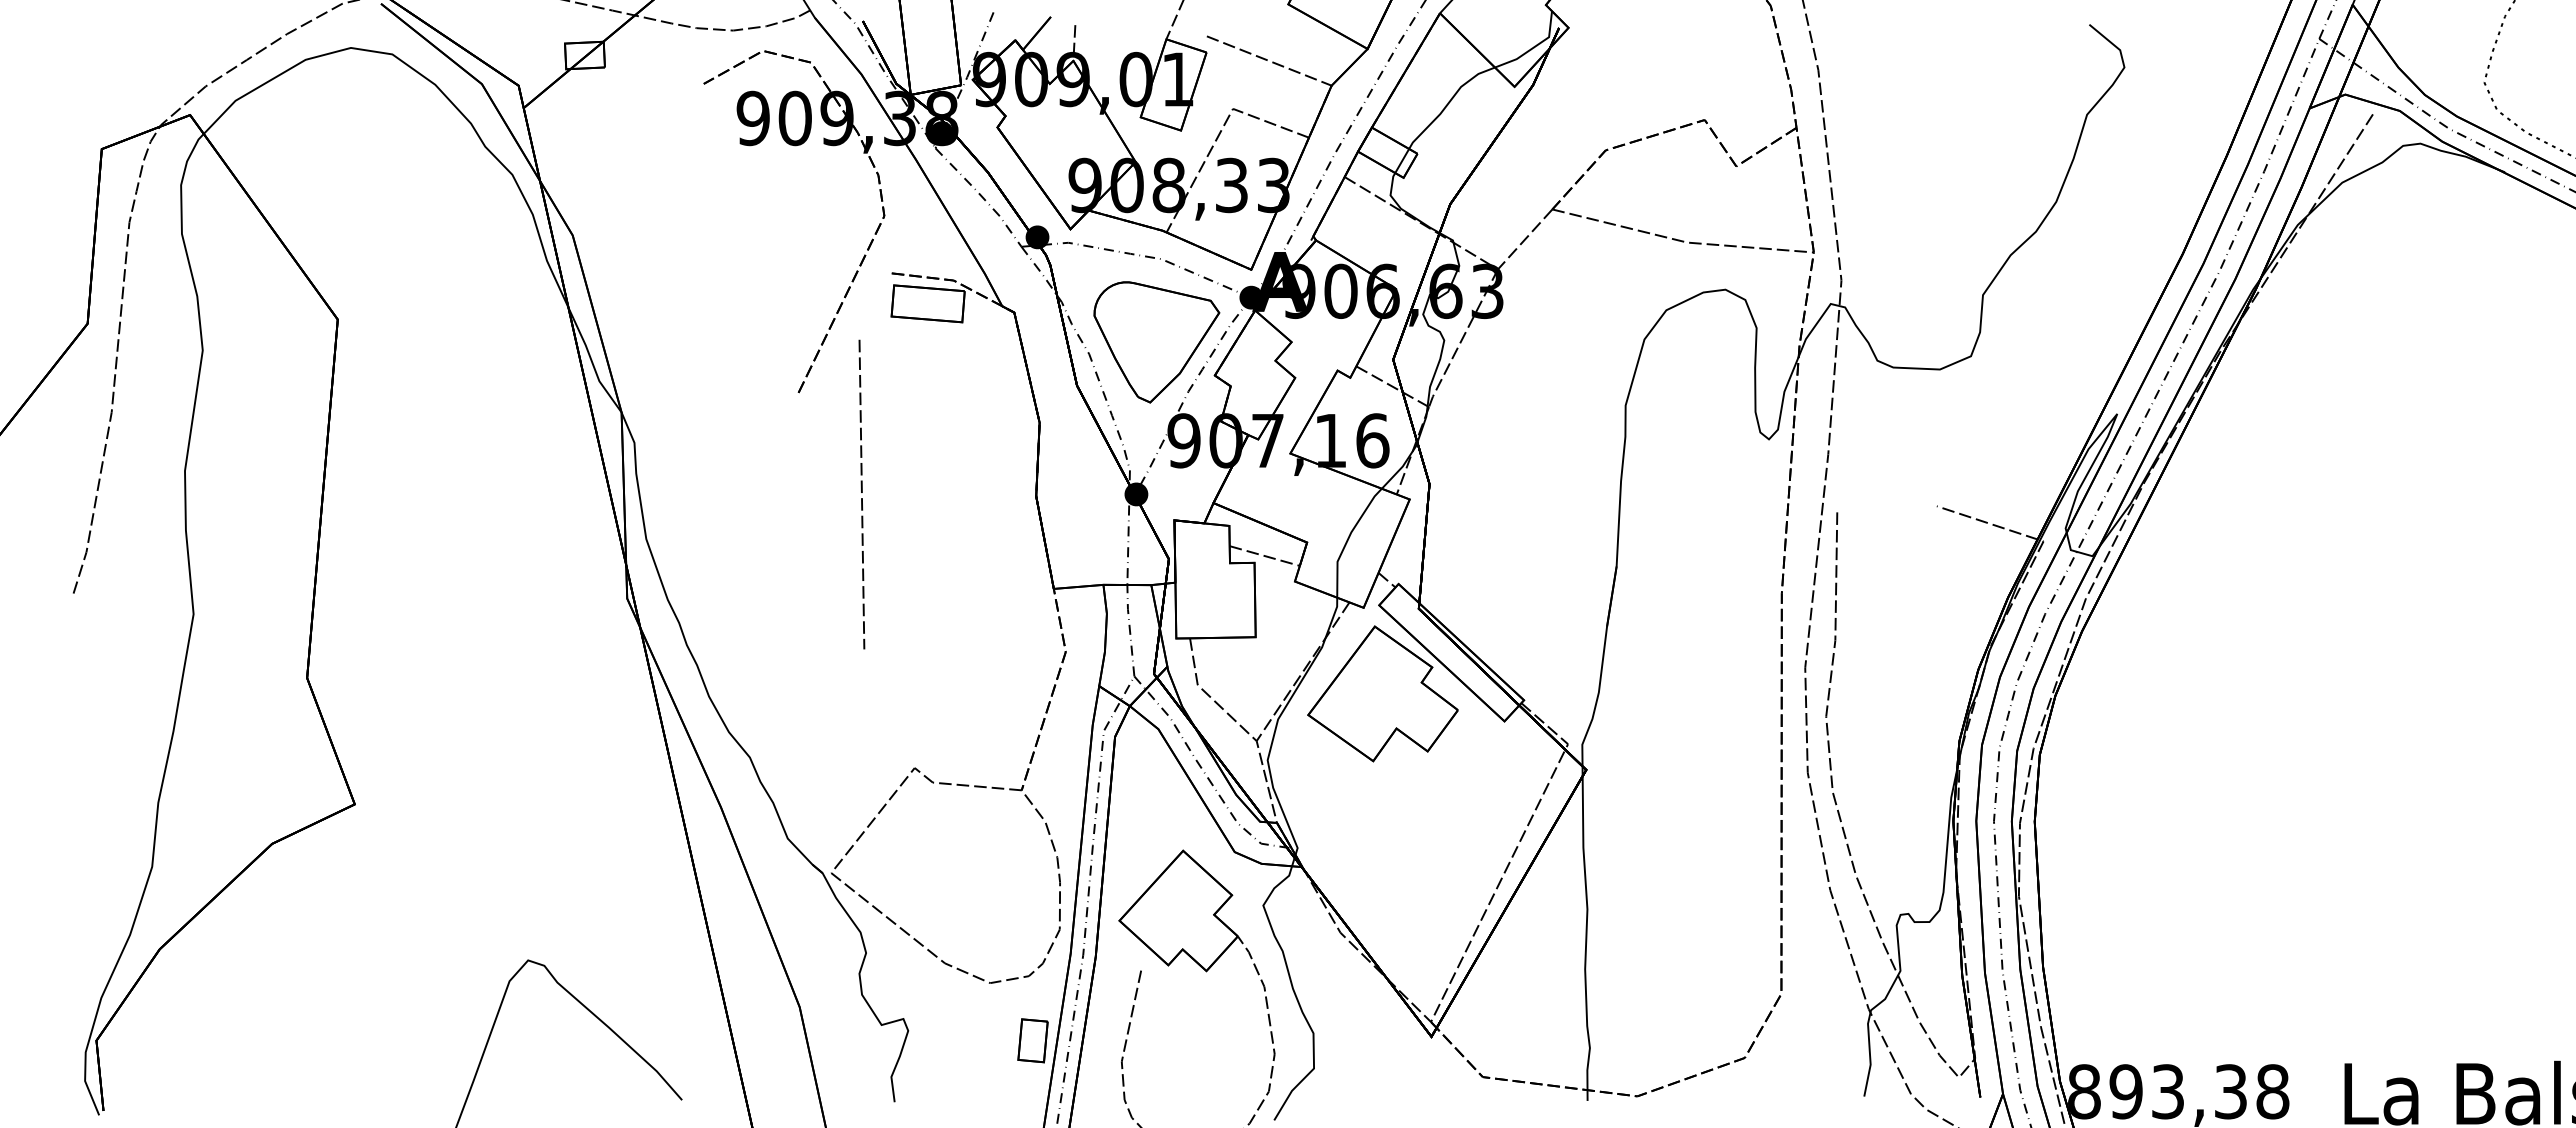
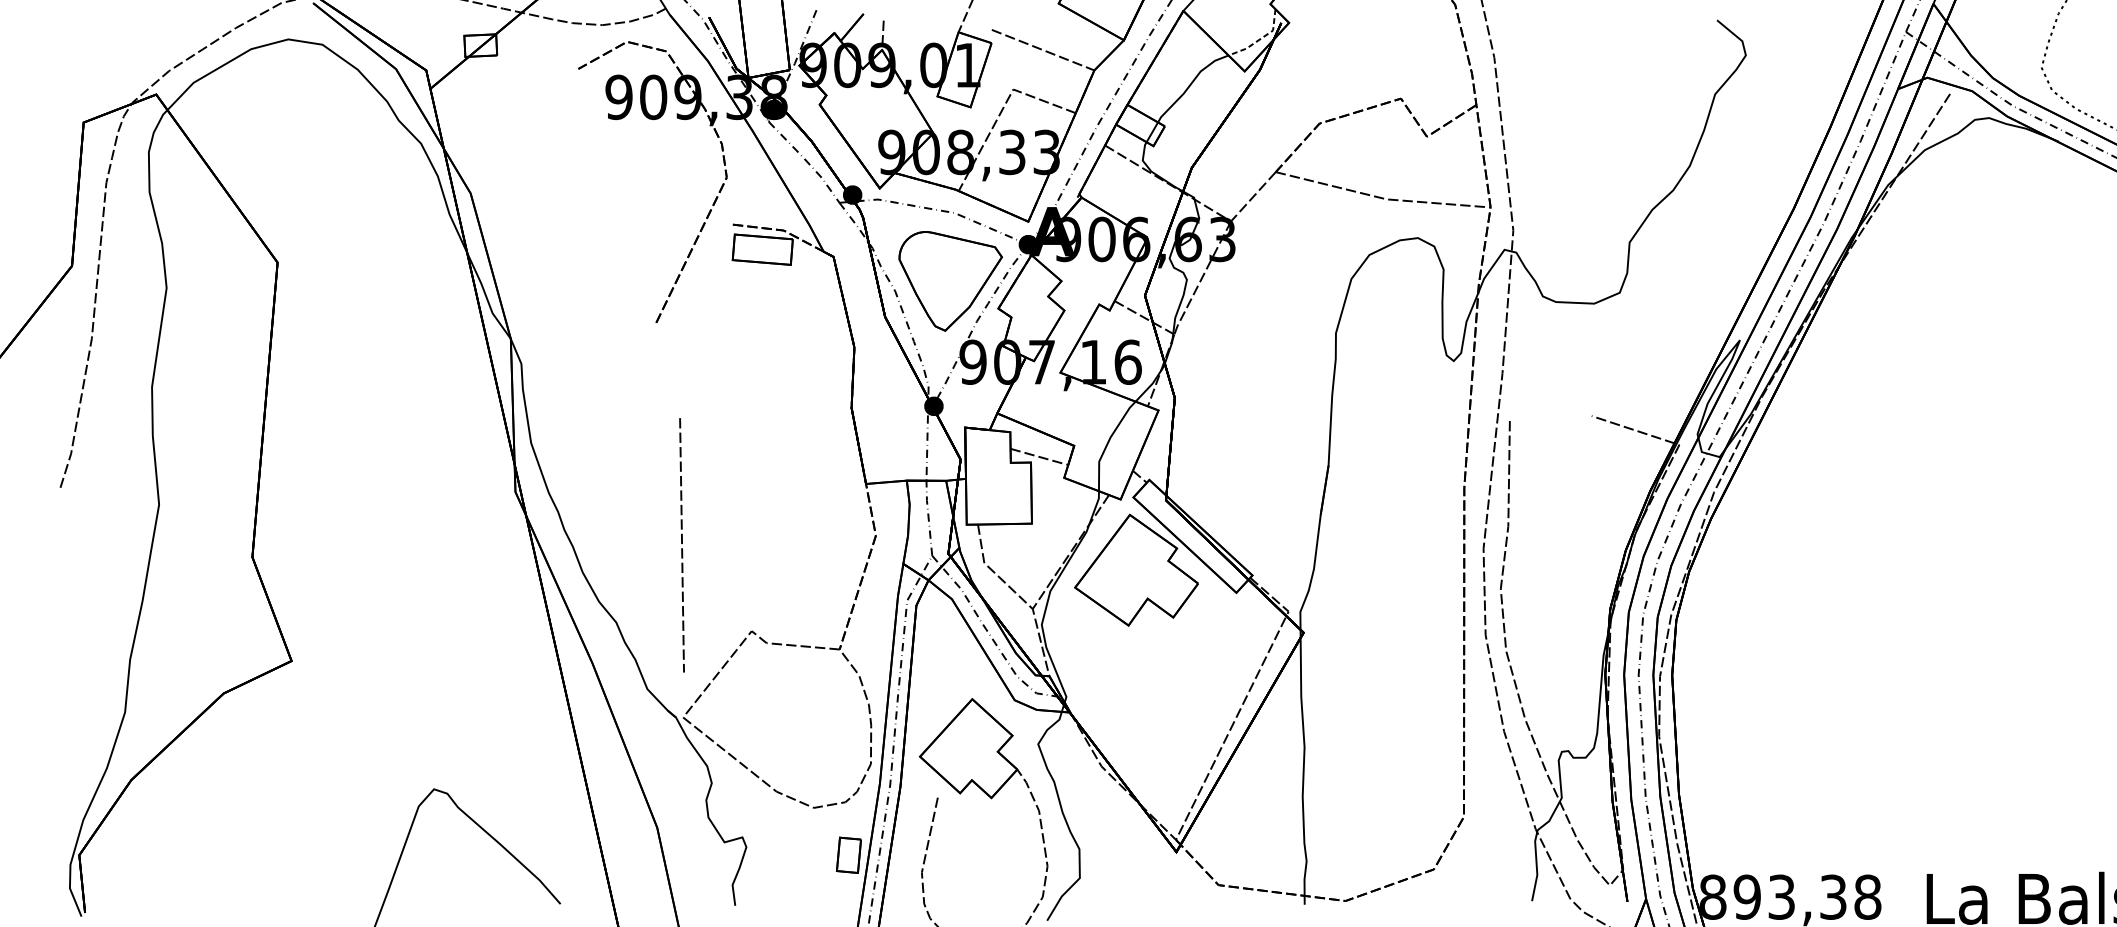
line: (1533, 47) -> (1260, 39), solid -> dashed
line: (861, 492) -> (681, 543), moved

